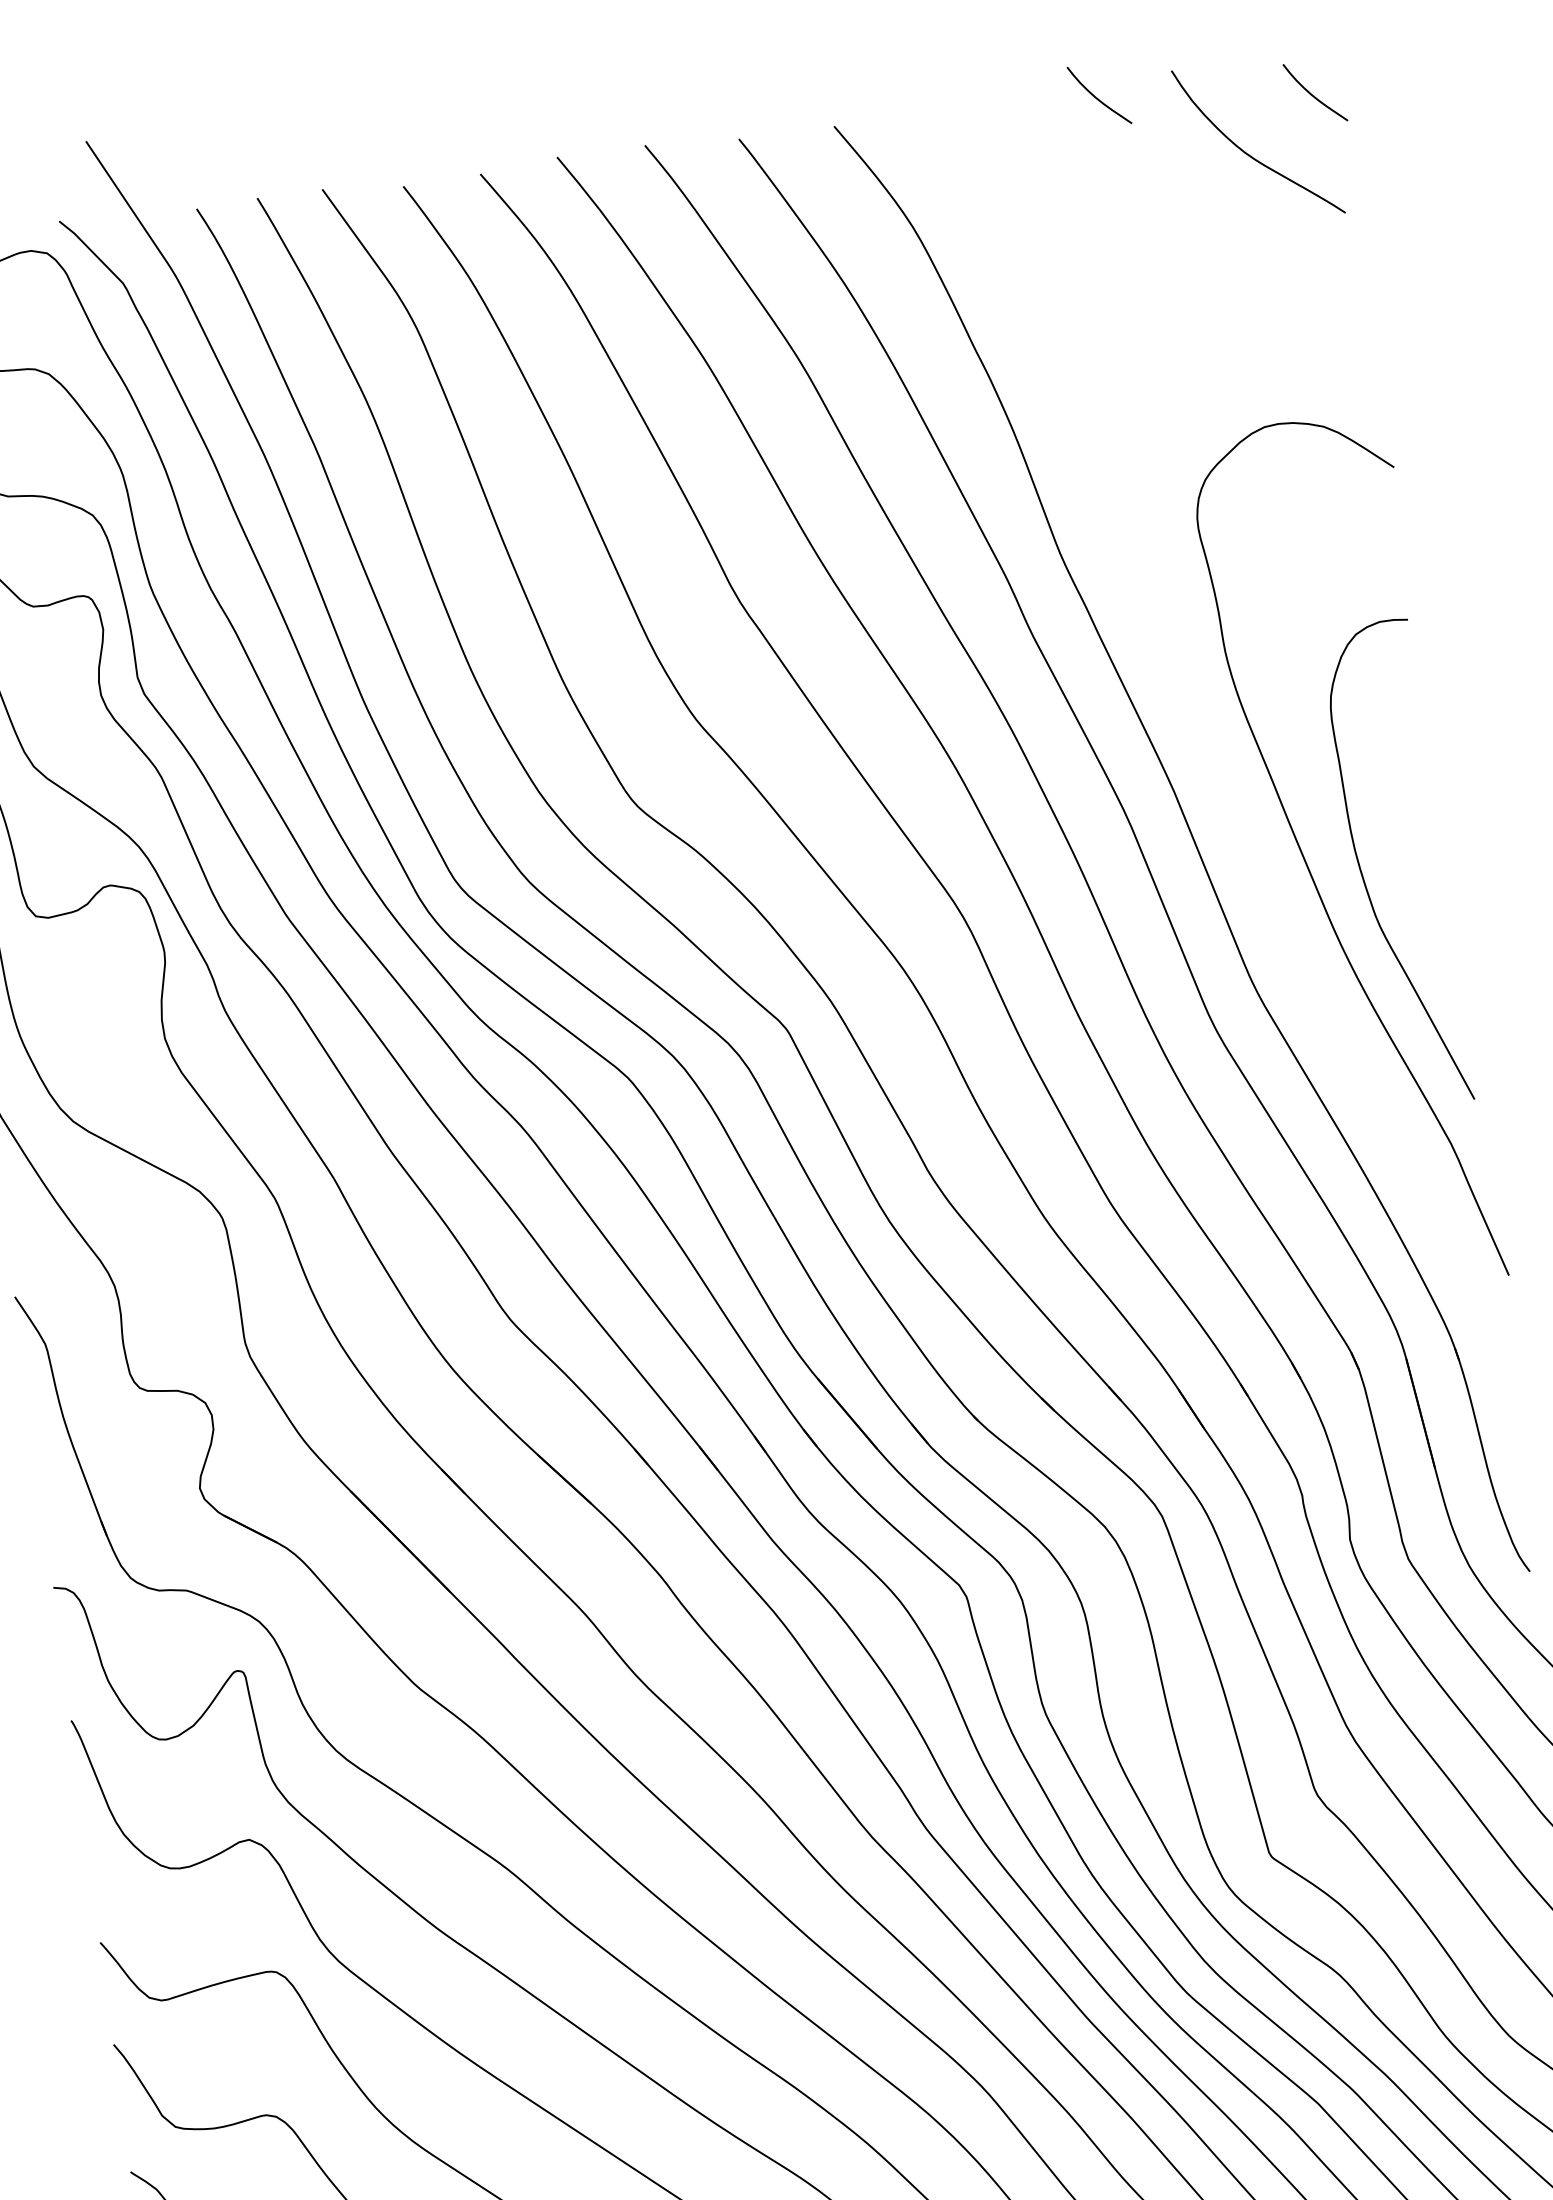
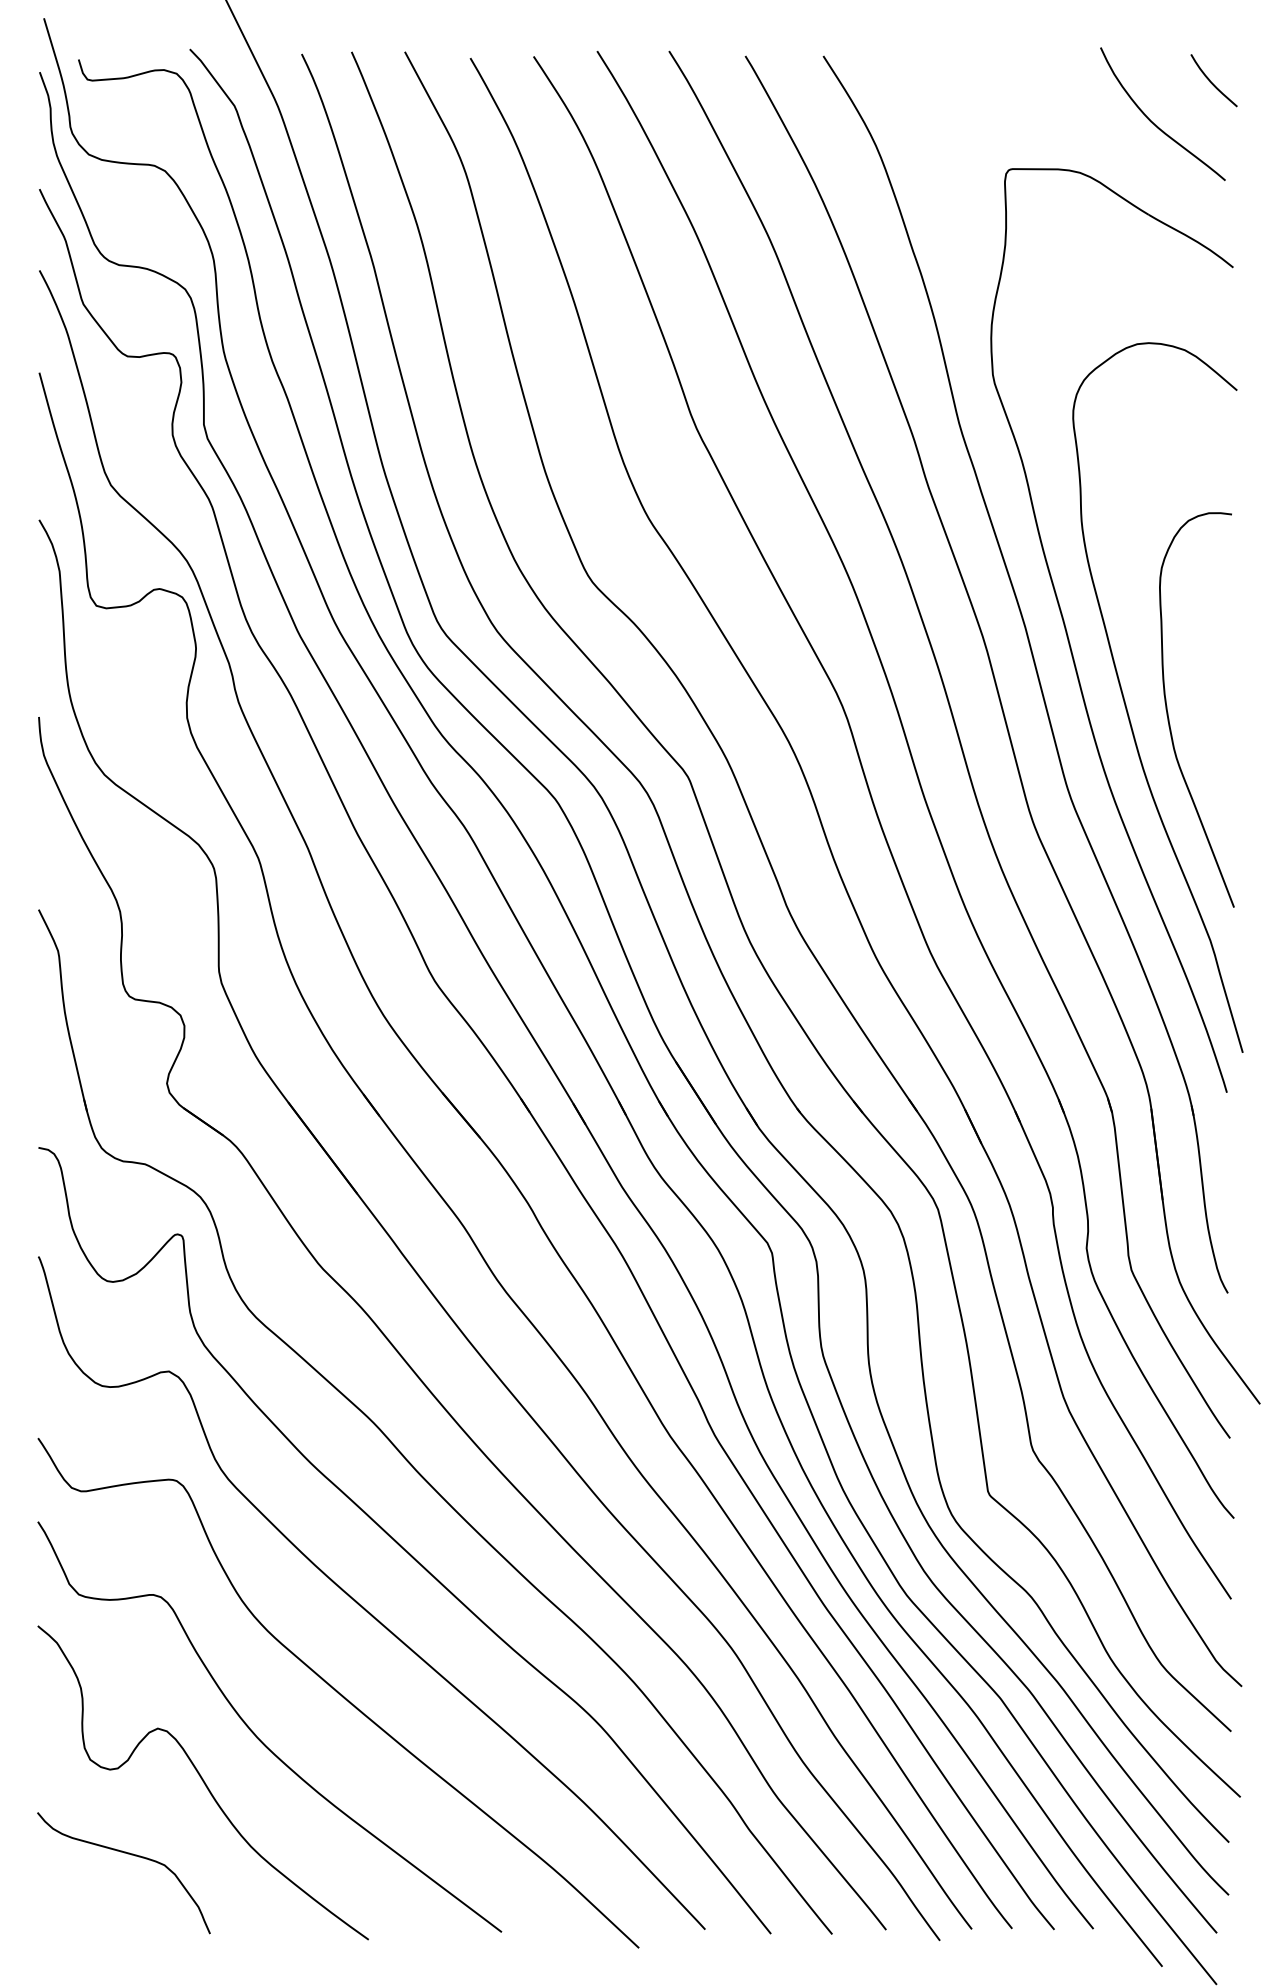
curve: (1096, 96) -> (1037, 60), removed
part: (1229, 798) -> (1069, 639), added

